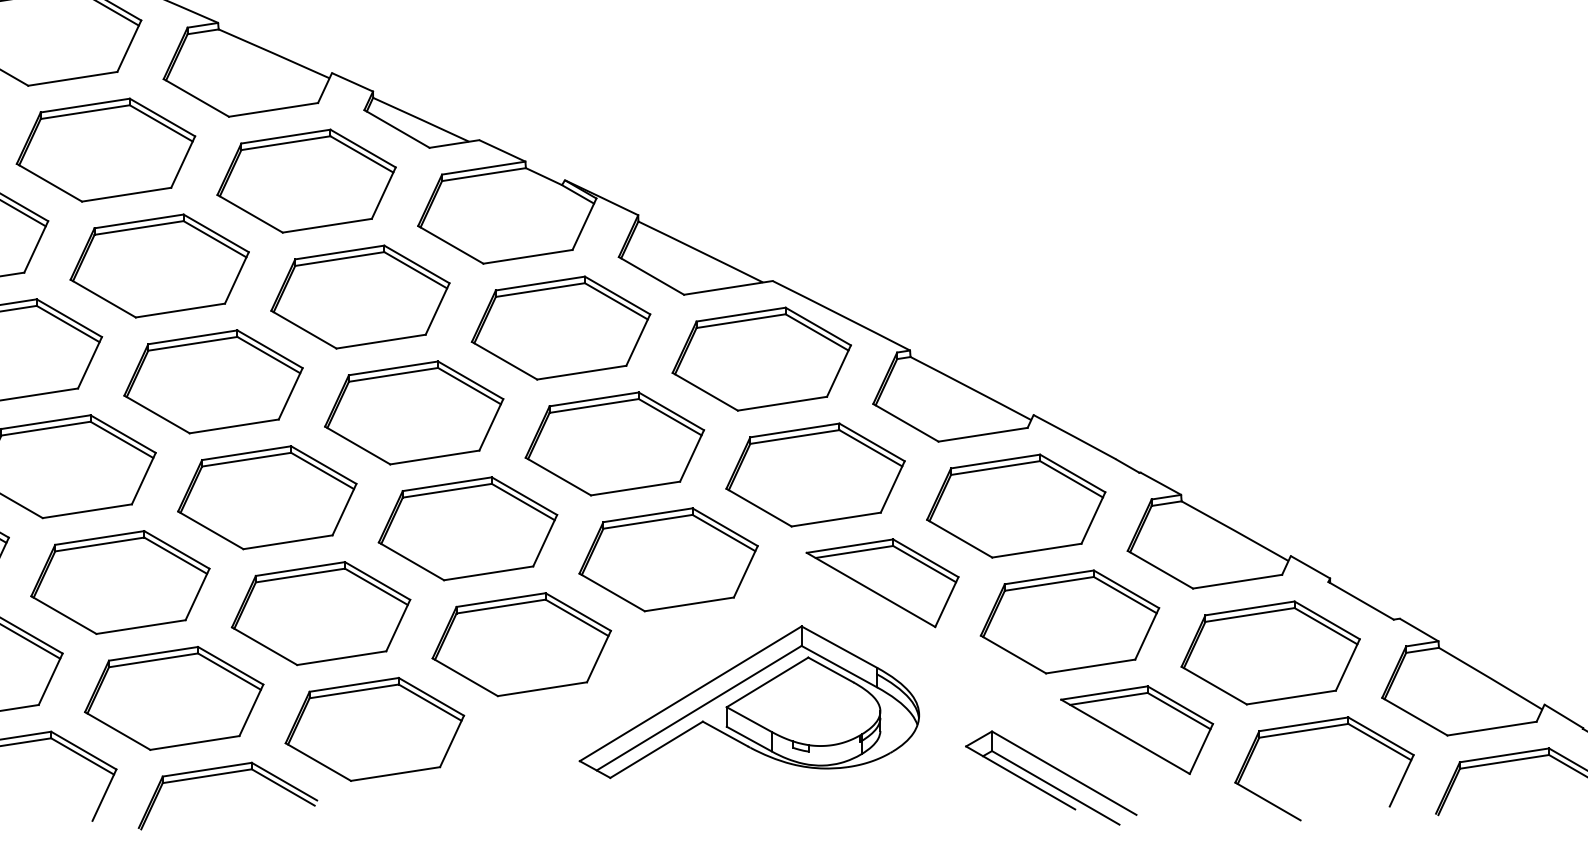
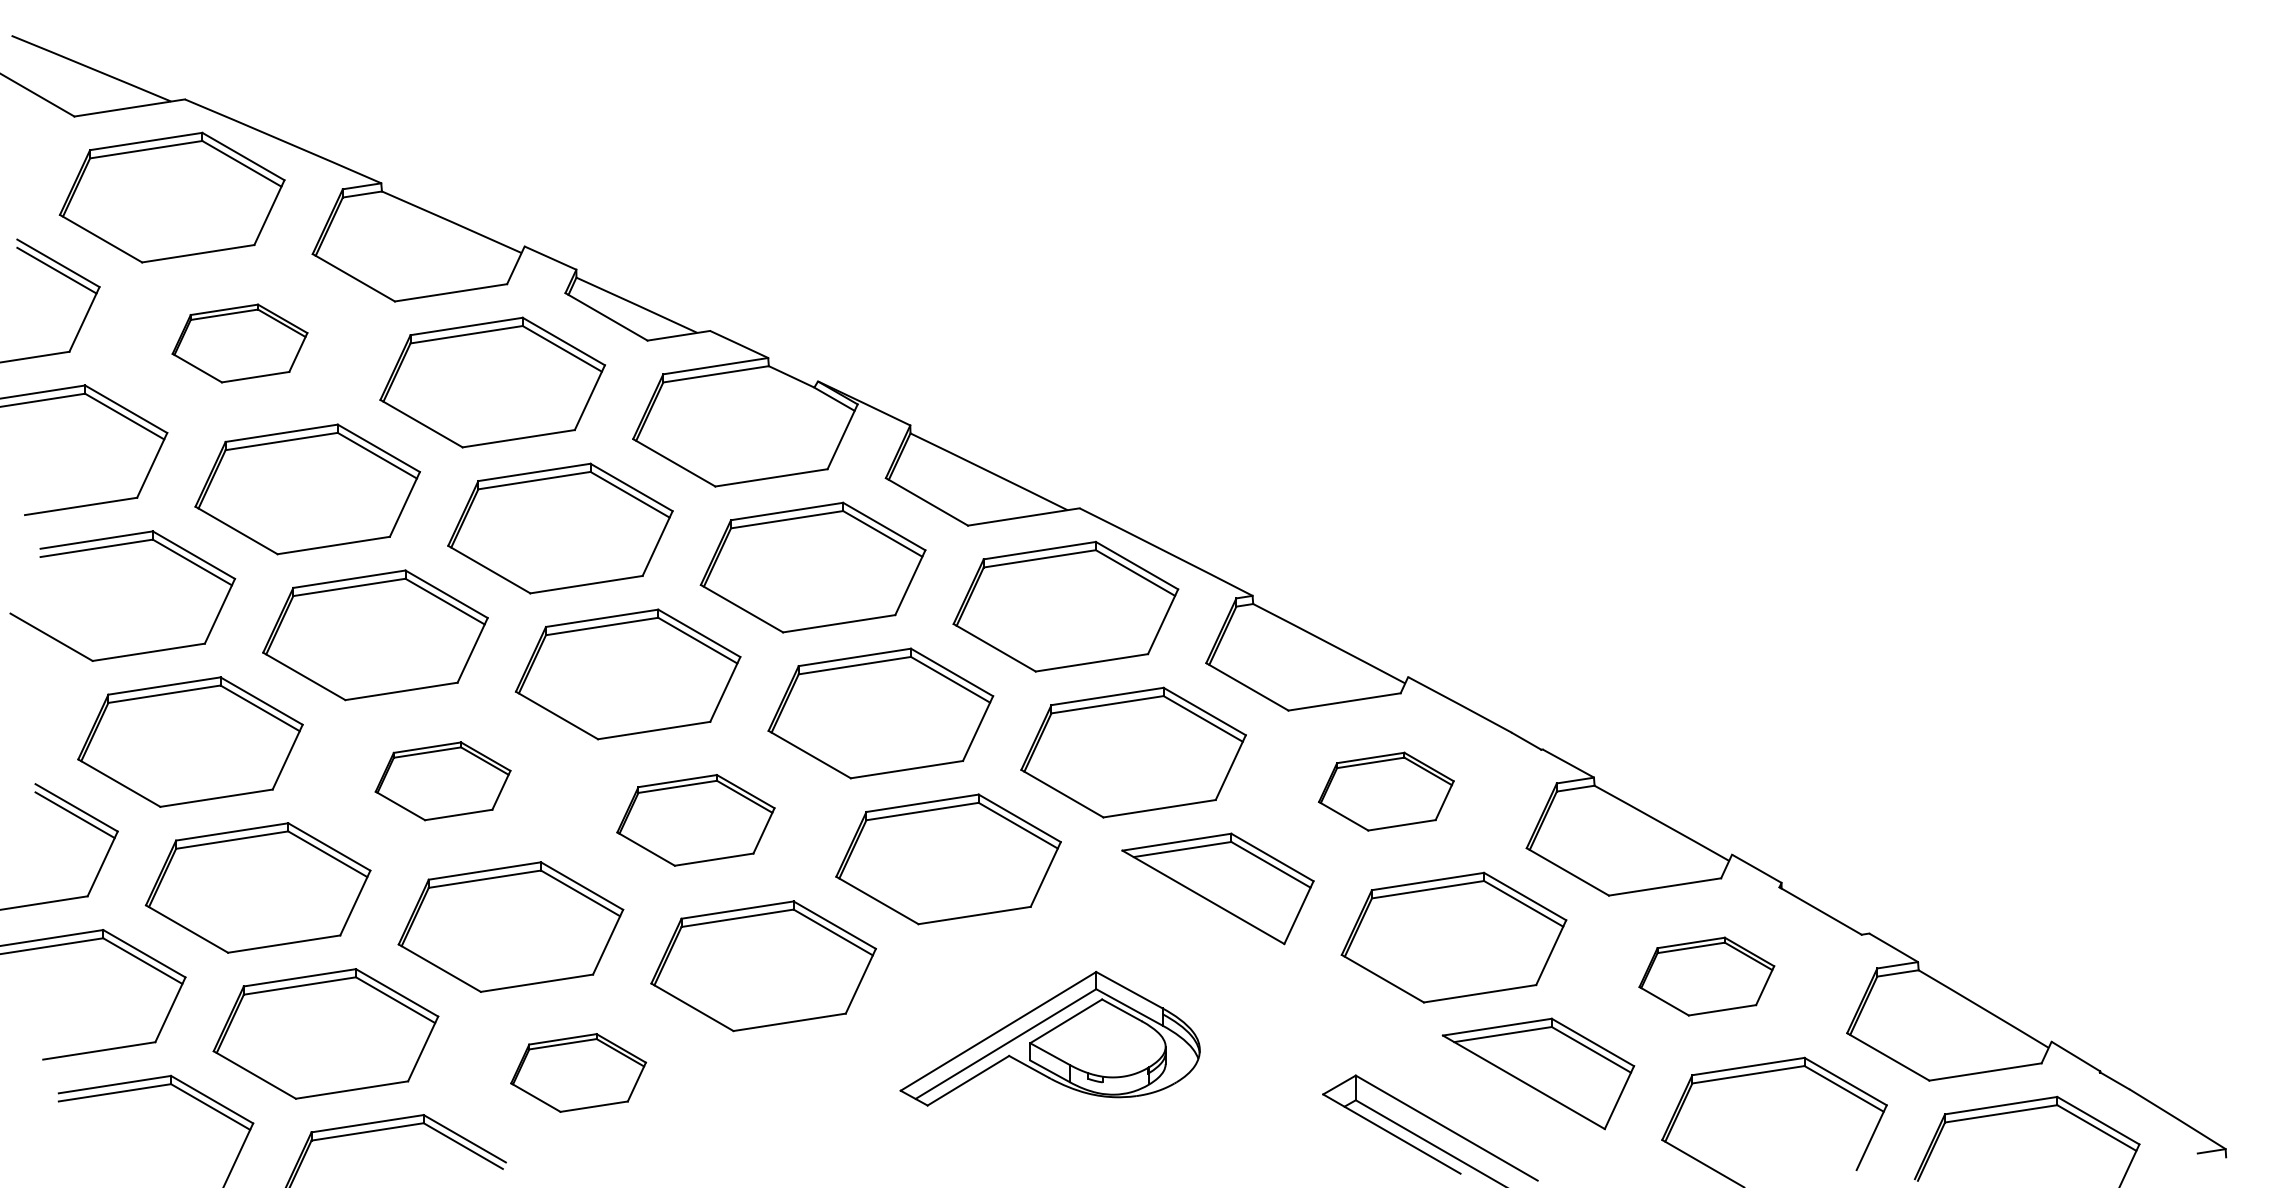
part: (105, 150) -> (239, 343), size x0.6
part: (266, 497) -> (442, 781), size x0.6
part: (1016, 505) -> (1386, 791), size x0.6
part: (467, 528) -> (695, 820), size x0.7
part: (1270, 652) -> (1706, 976), size x0.6
part: (748, 702) -> (1049, 1038), size x0.7
part: (374, 729) -> (578, 1072), size x0.6

